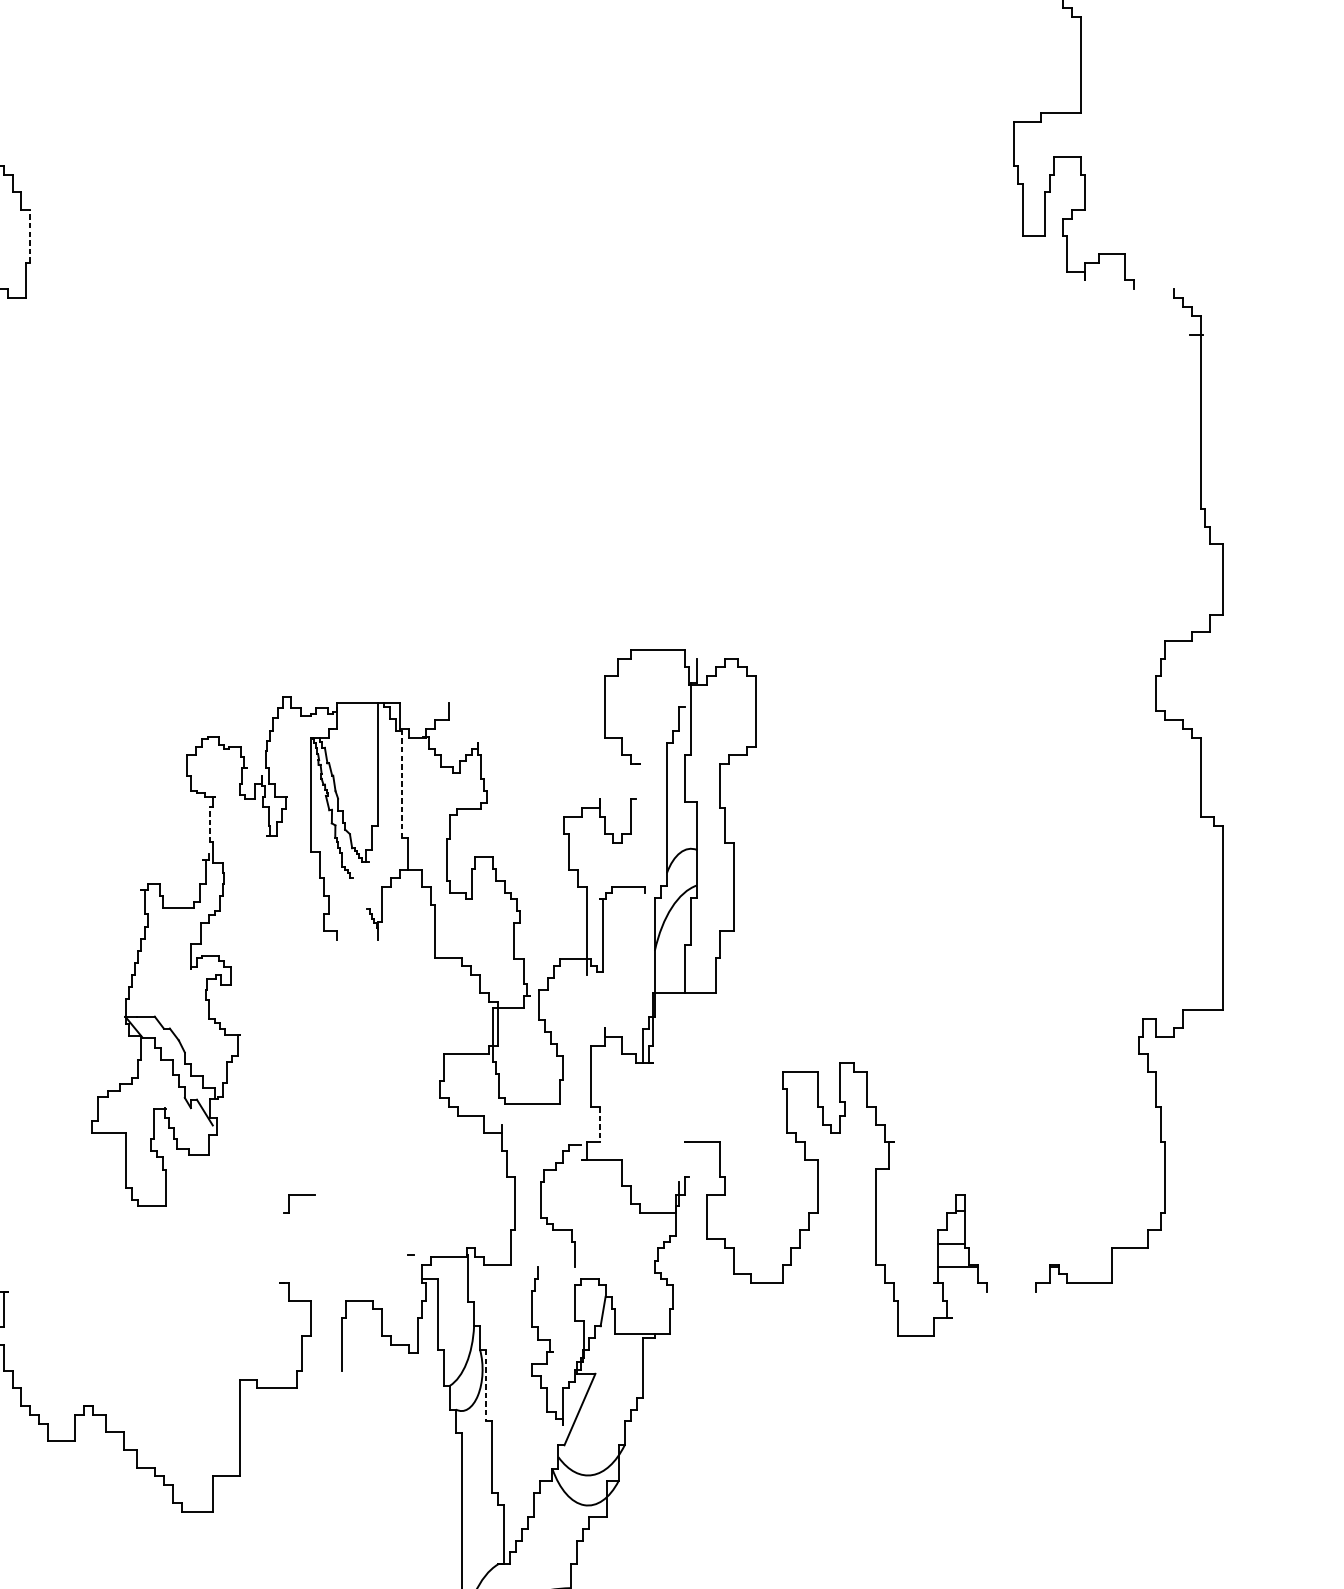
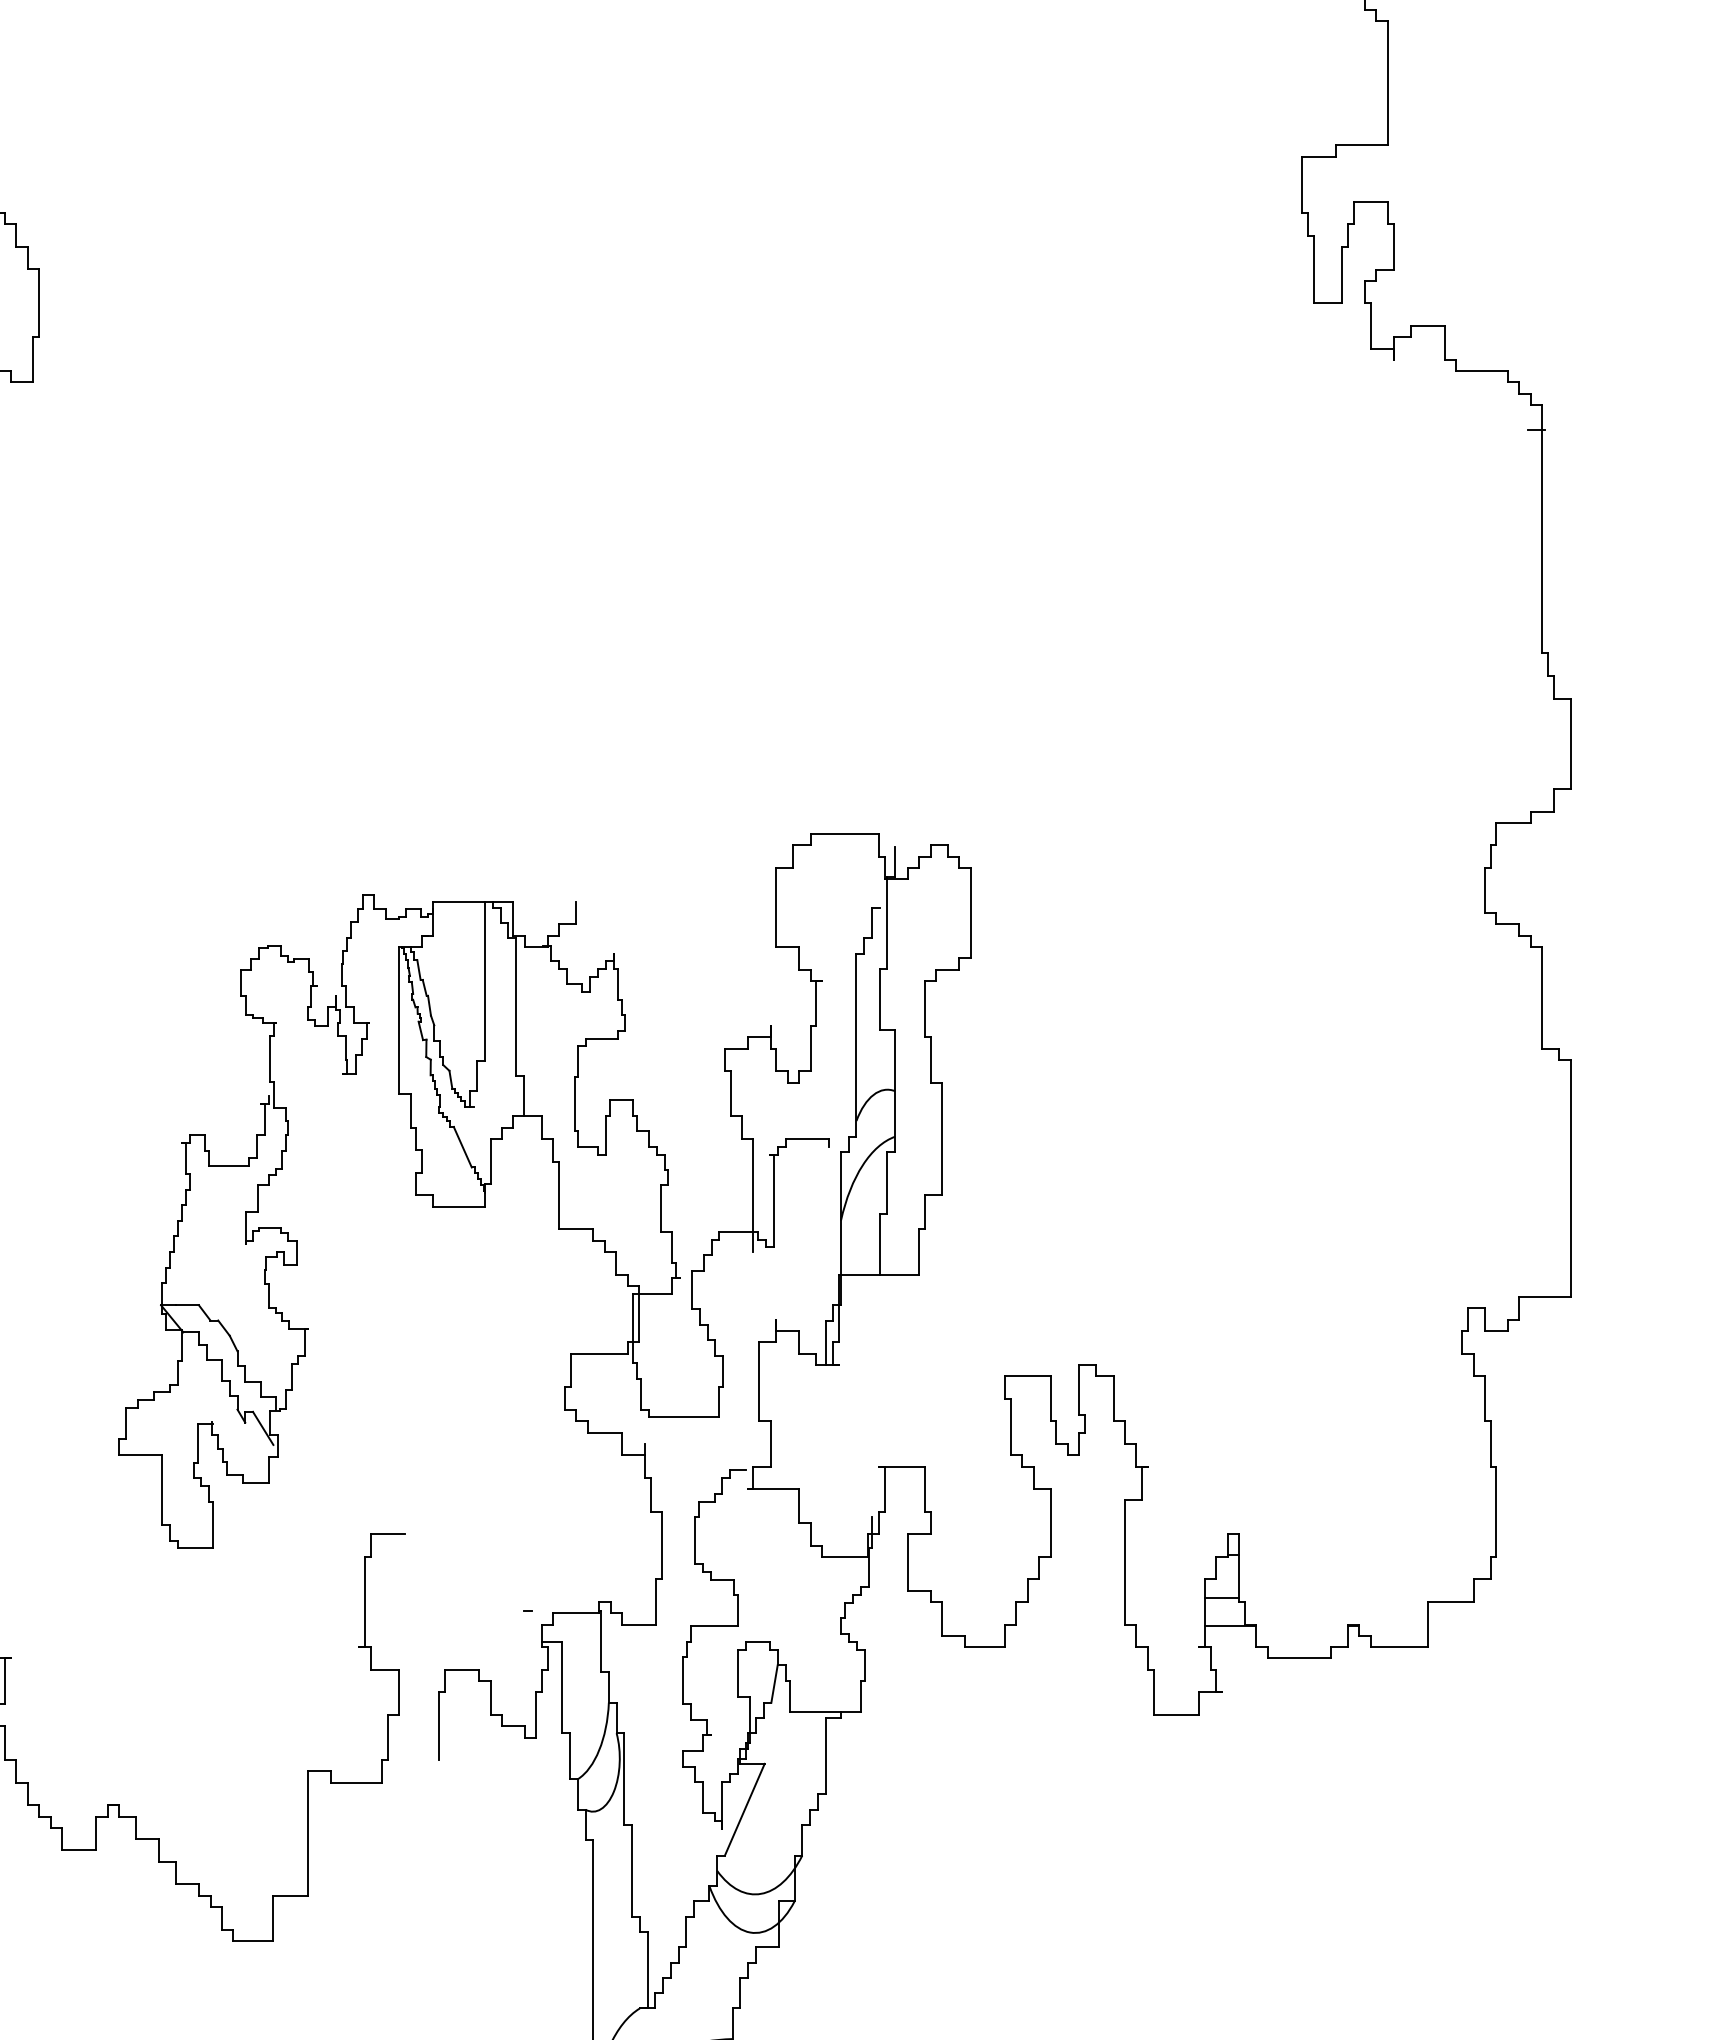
line: (30, 236) -> (39, 303), dashed -> solid
line: (1153, 289) -> (1481, 371), added
line: (635, 781) -> (816, 1003), added
line: (402, 784) -> (516, 1007), dashed -> solid
line: (210, 824) -> (270, 1058), dashed -> solid
line: (360, 893) -> (462, 1146), added
line: (356, 939) -> (458, 1206), added
line: (599, 1124) -> (770, 1443), dashed -> solid
line: (688, 1159) -> (884, 1488), added
line: (283, 1247) -> (364, 1601), added
line: (556, 1266) -> (714, 1626), added
line: (1011, 1291) -> (1298, 1658), added
line: (486, 1385) -> (624, 1779), dashed -> solid

